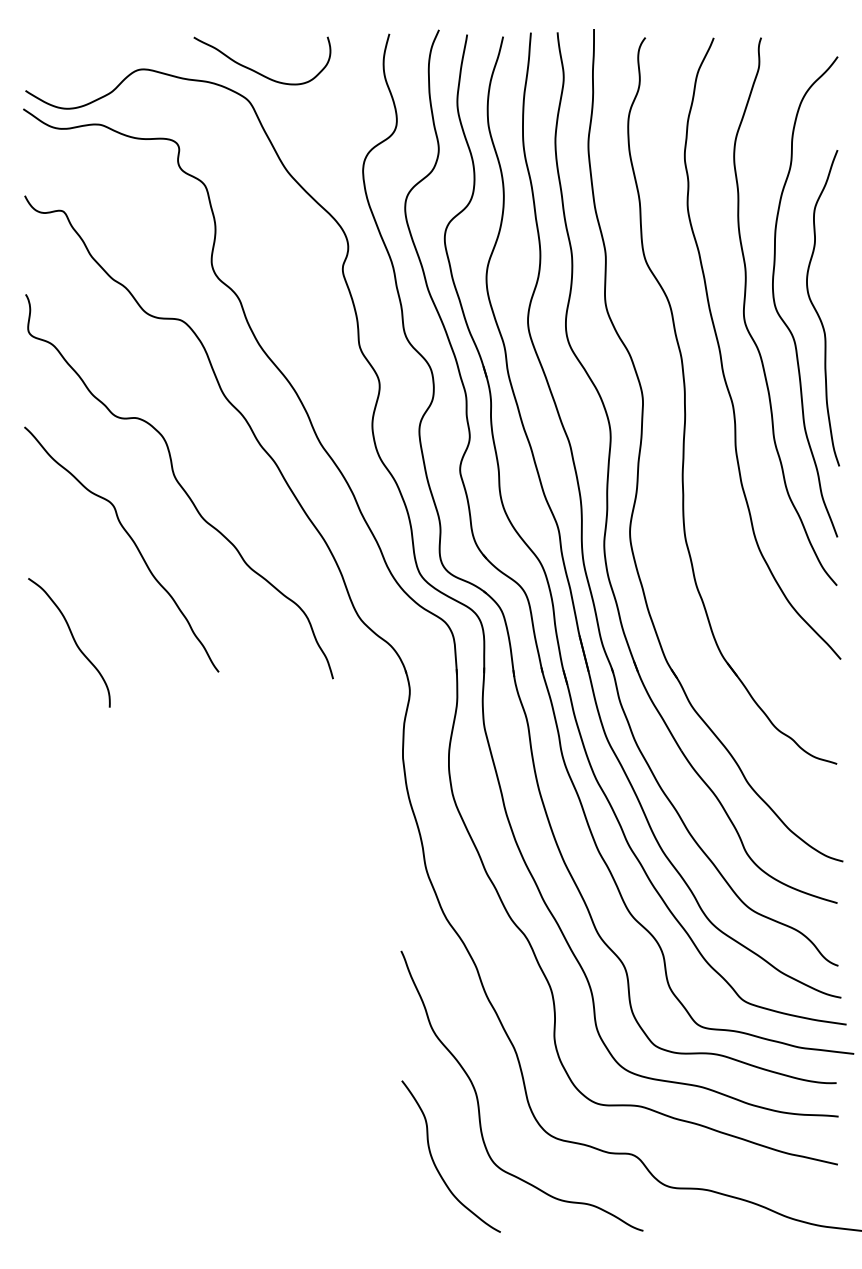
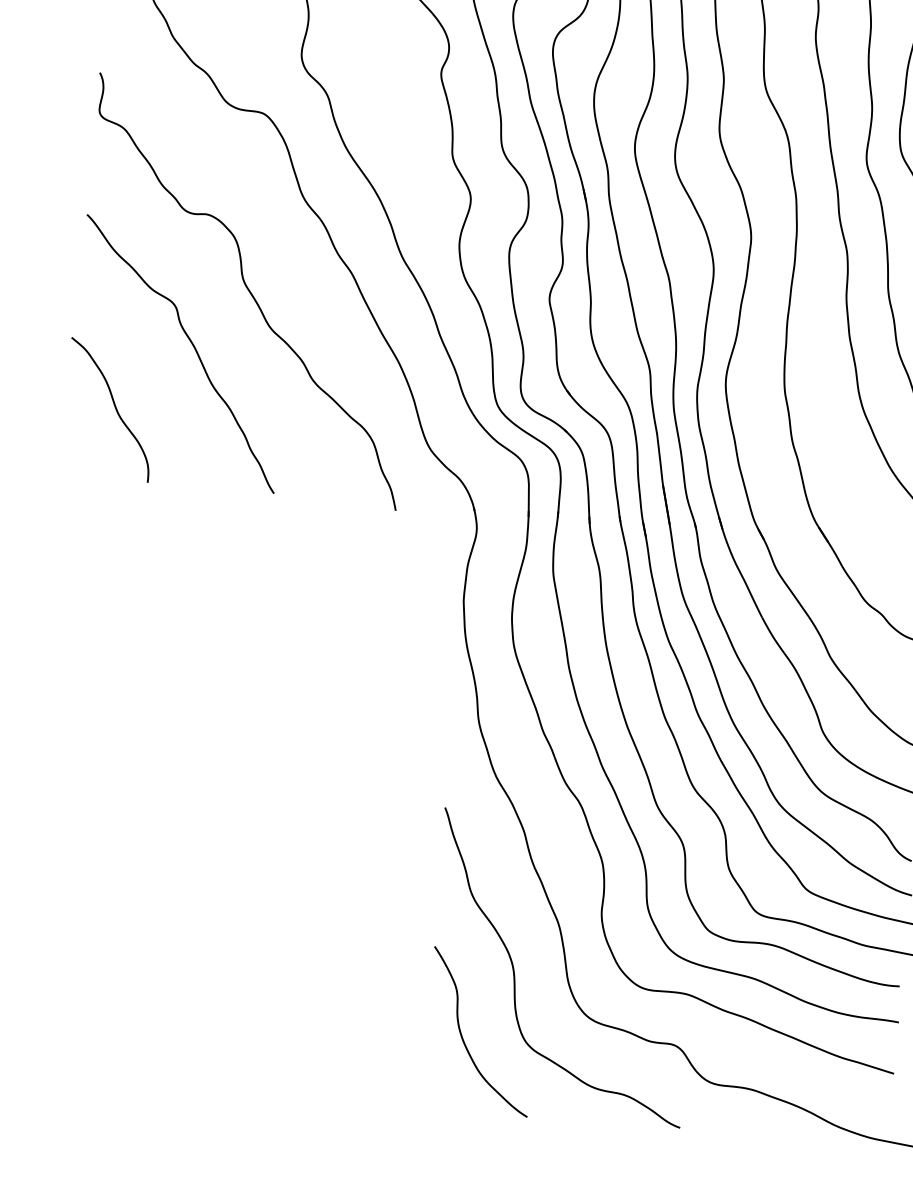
curve: (73, 640) -> (114, 407), moved

